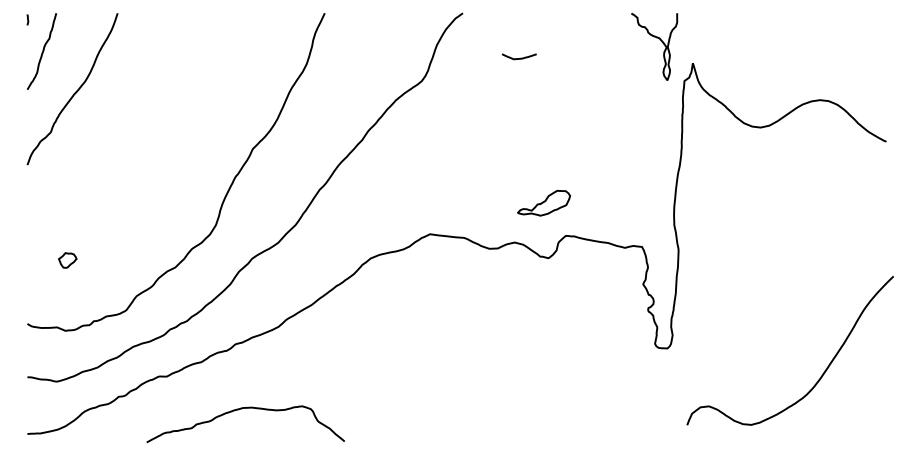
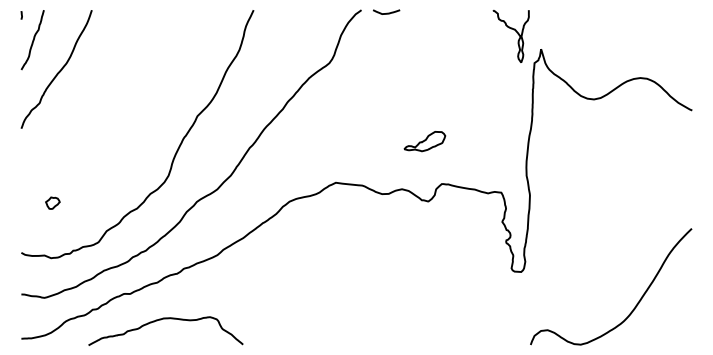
curve: (519, 57) -> (386, 12), moved
part: (543, 203) -> (424, 141), moved
curve: (823, 370) -> (637, 302), moved
curve: (240, 410) -> (161, 320), moved

